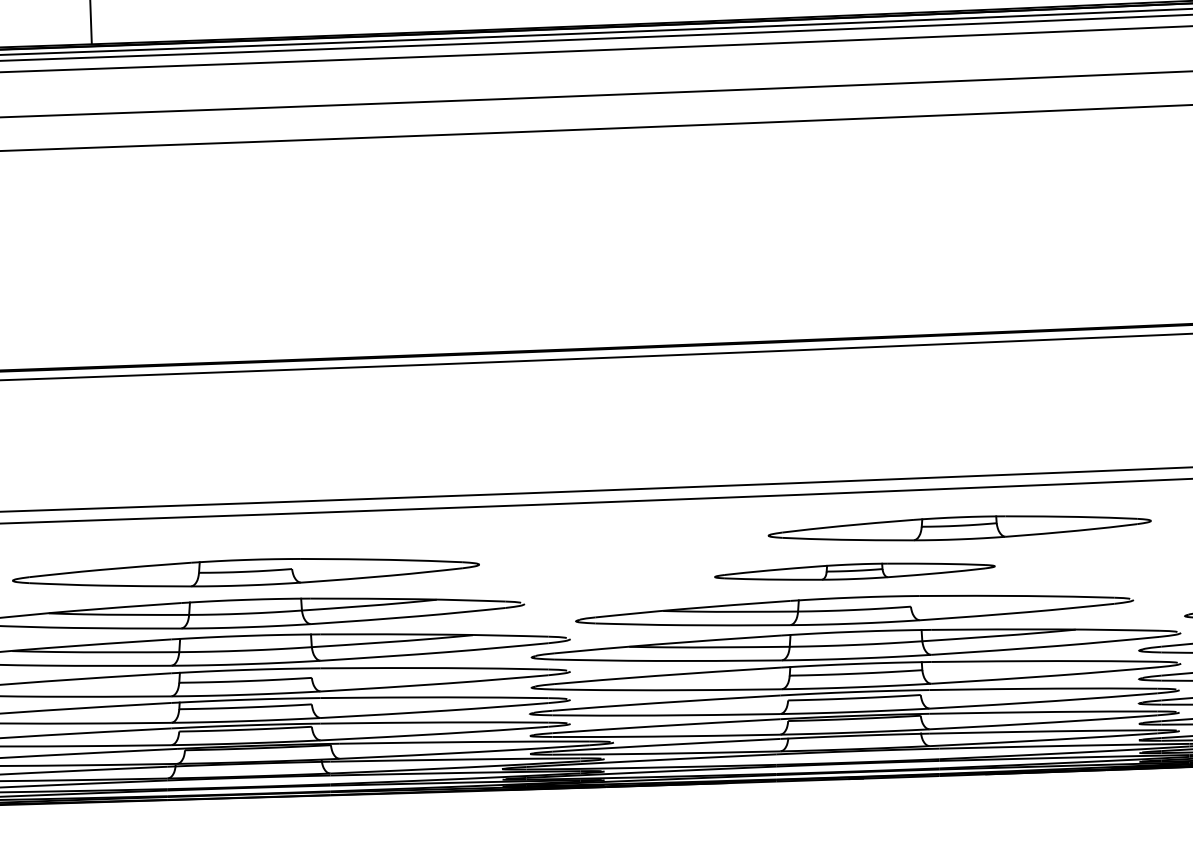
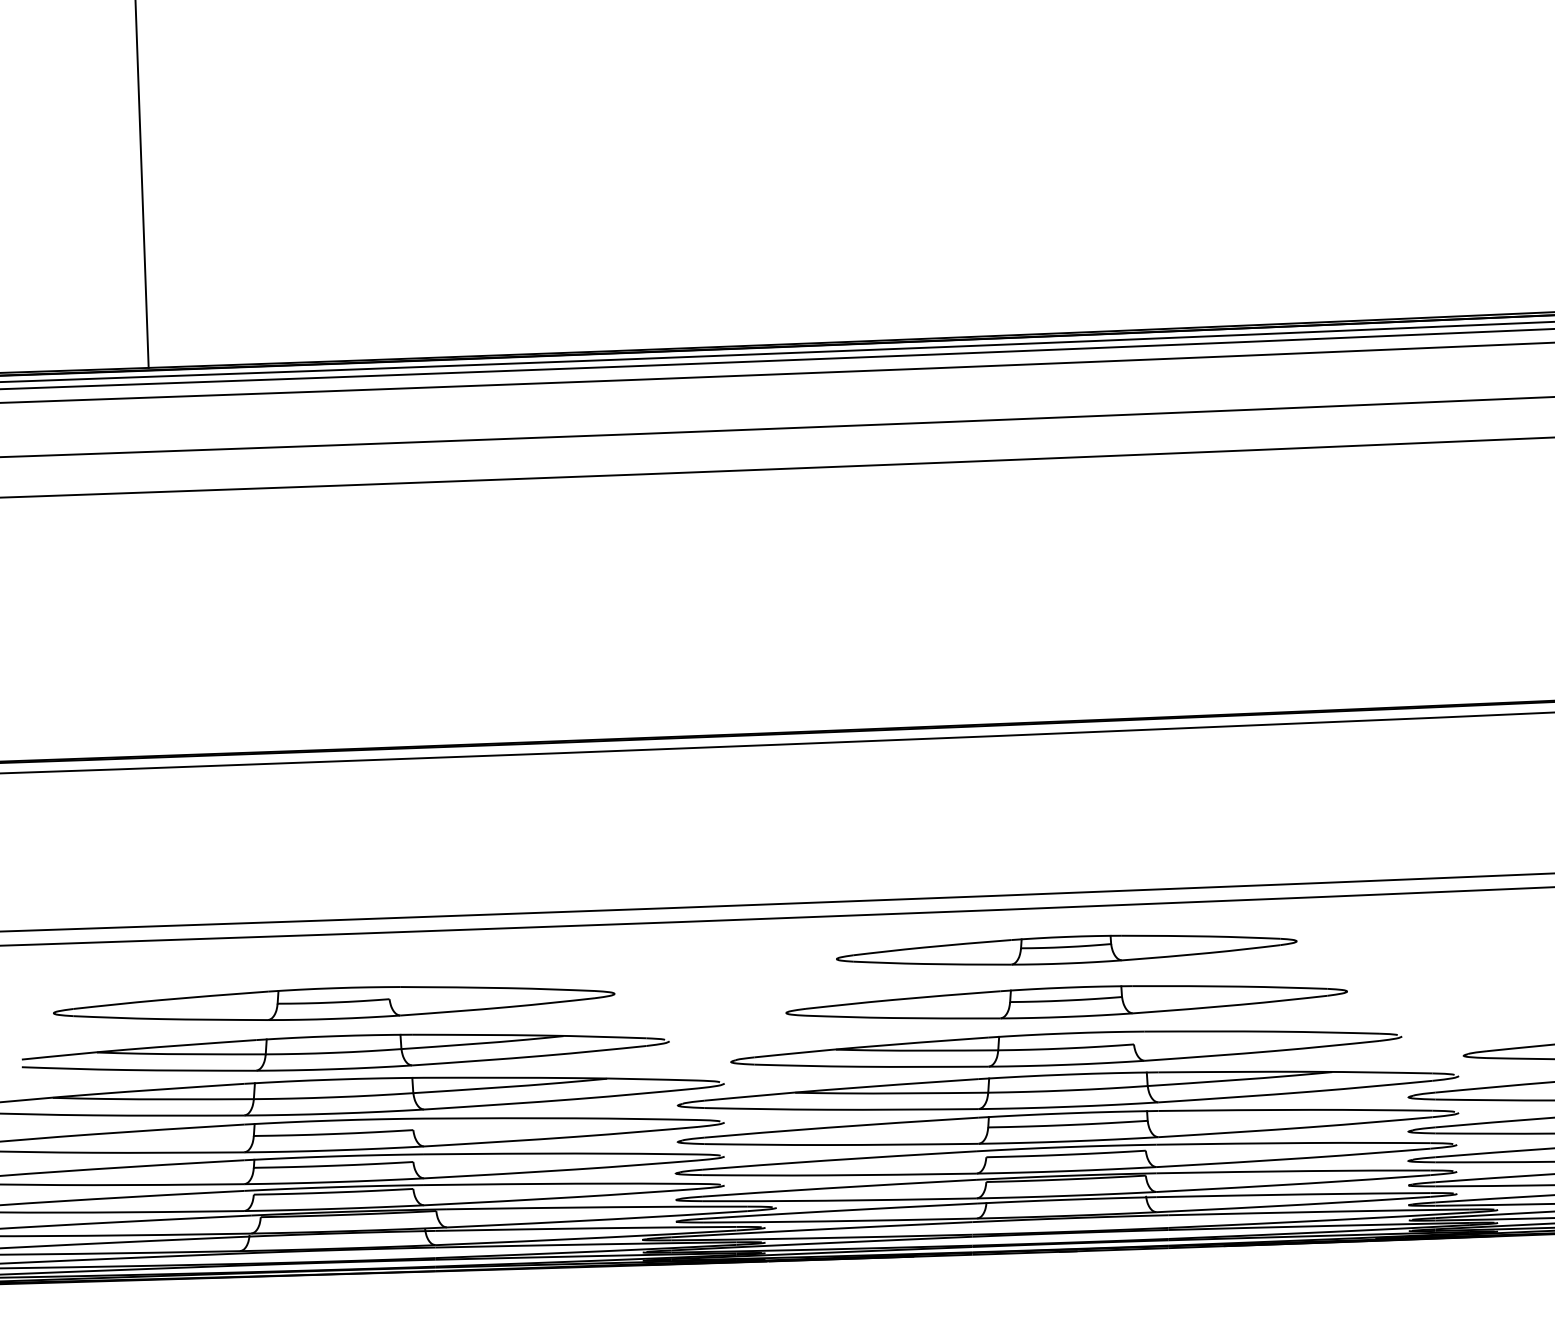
part: (959, 527) -> (1066, 949), moved
part: (854, 571) -> (1066, 1002), size x1.67

